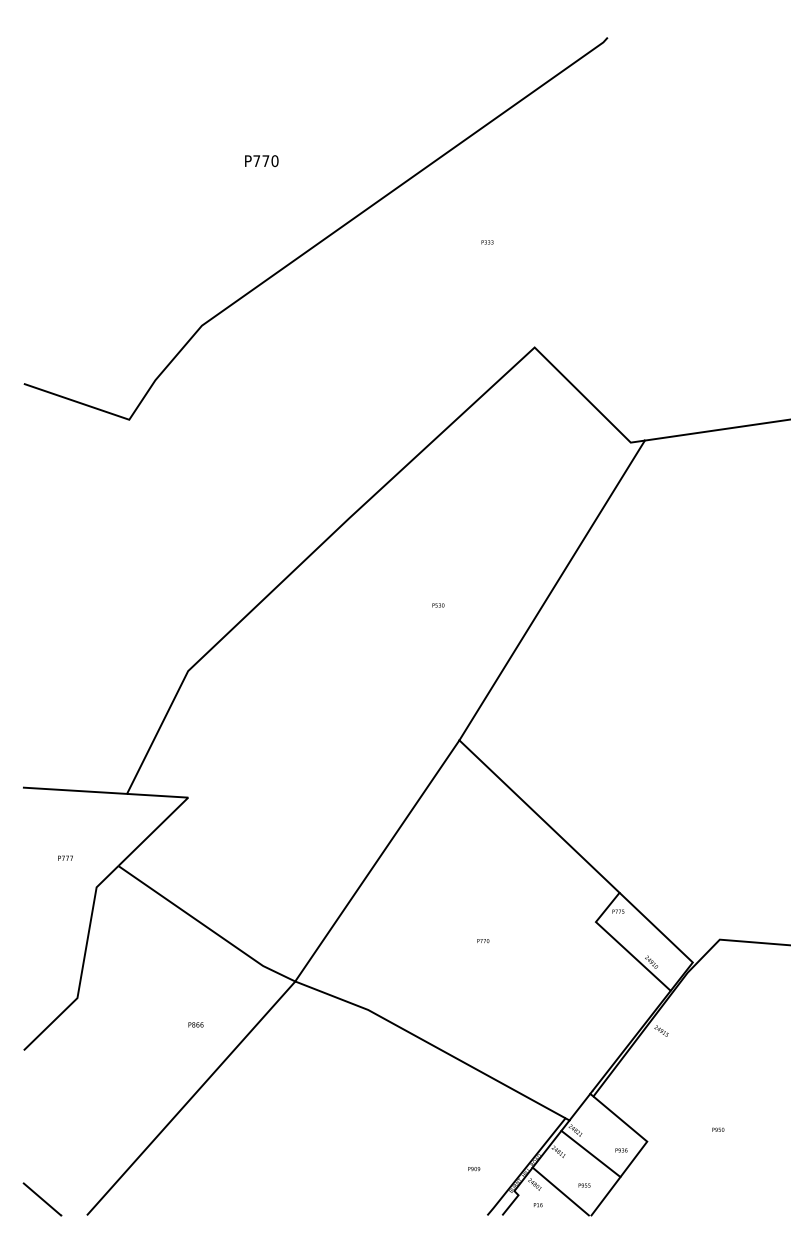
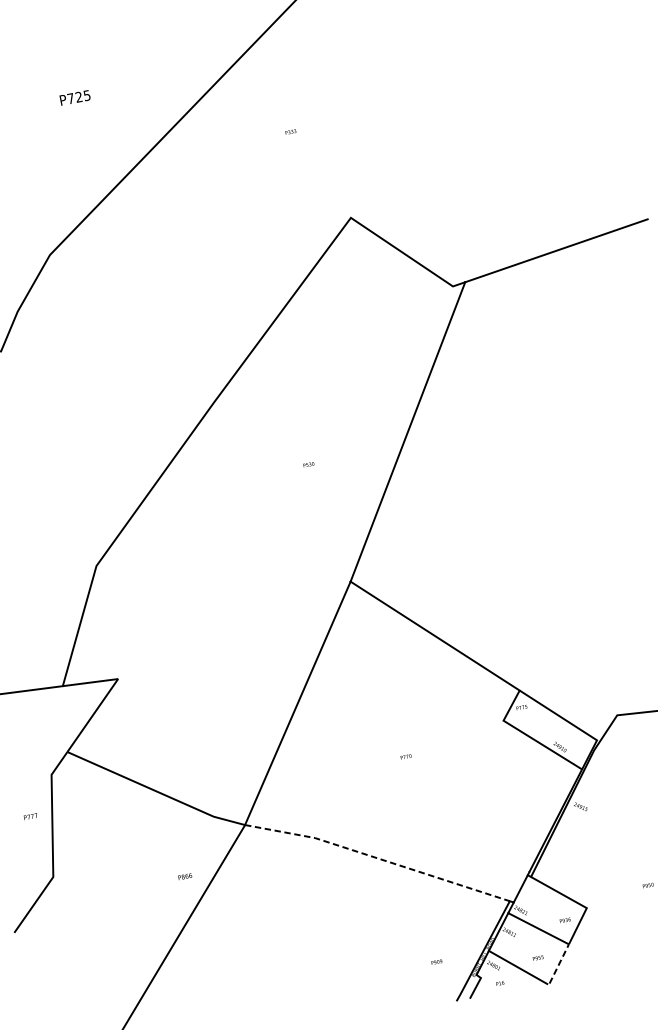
text: (270, 161) -> (83, 96), P770 -> P725
text: (65, 857) -> (30, 815), moved
text: (195, 1024) -> (184, 876), moved
line: (431, 1044) -> (377, 858), solid -> dashed
line: (606, 1195) -> (559, 963), solid -> dashed

